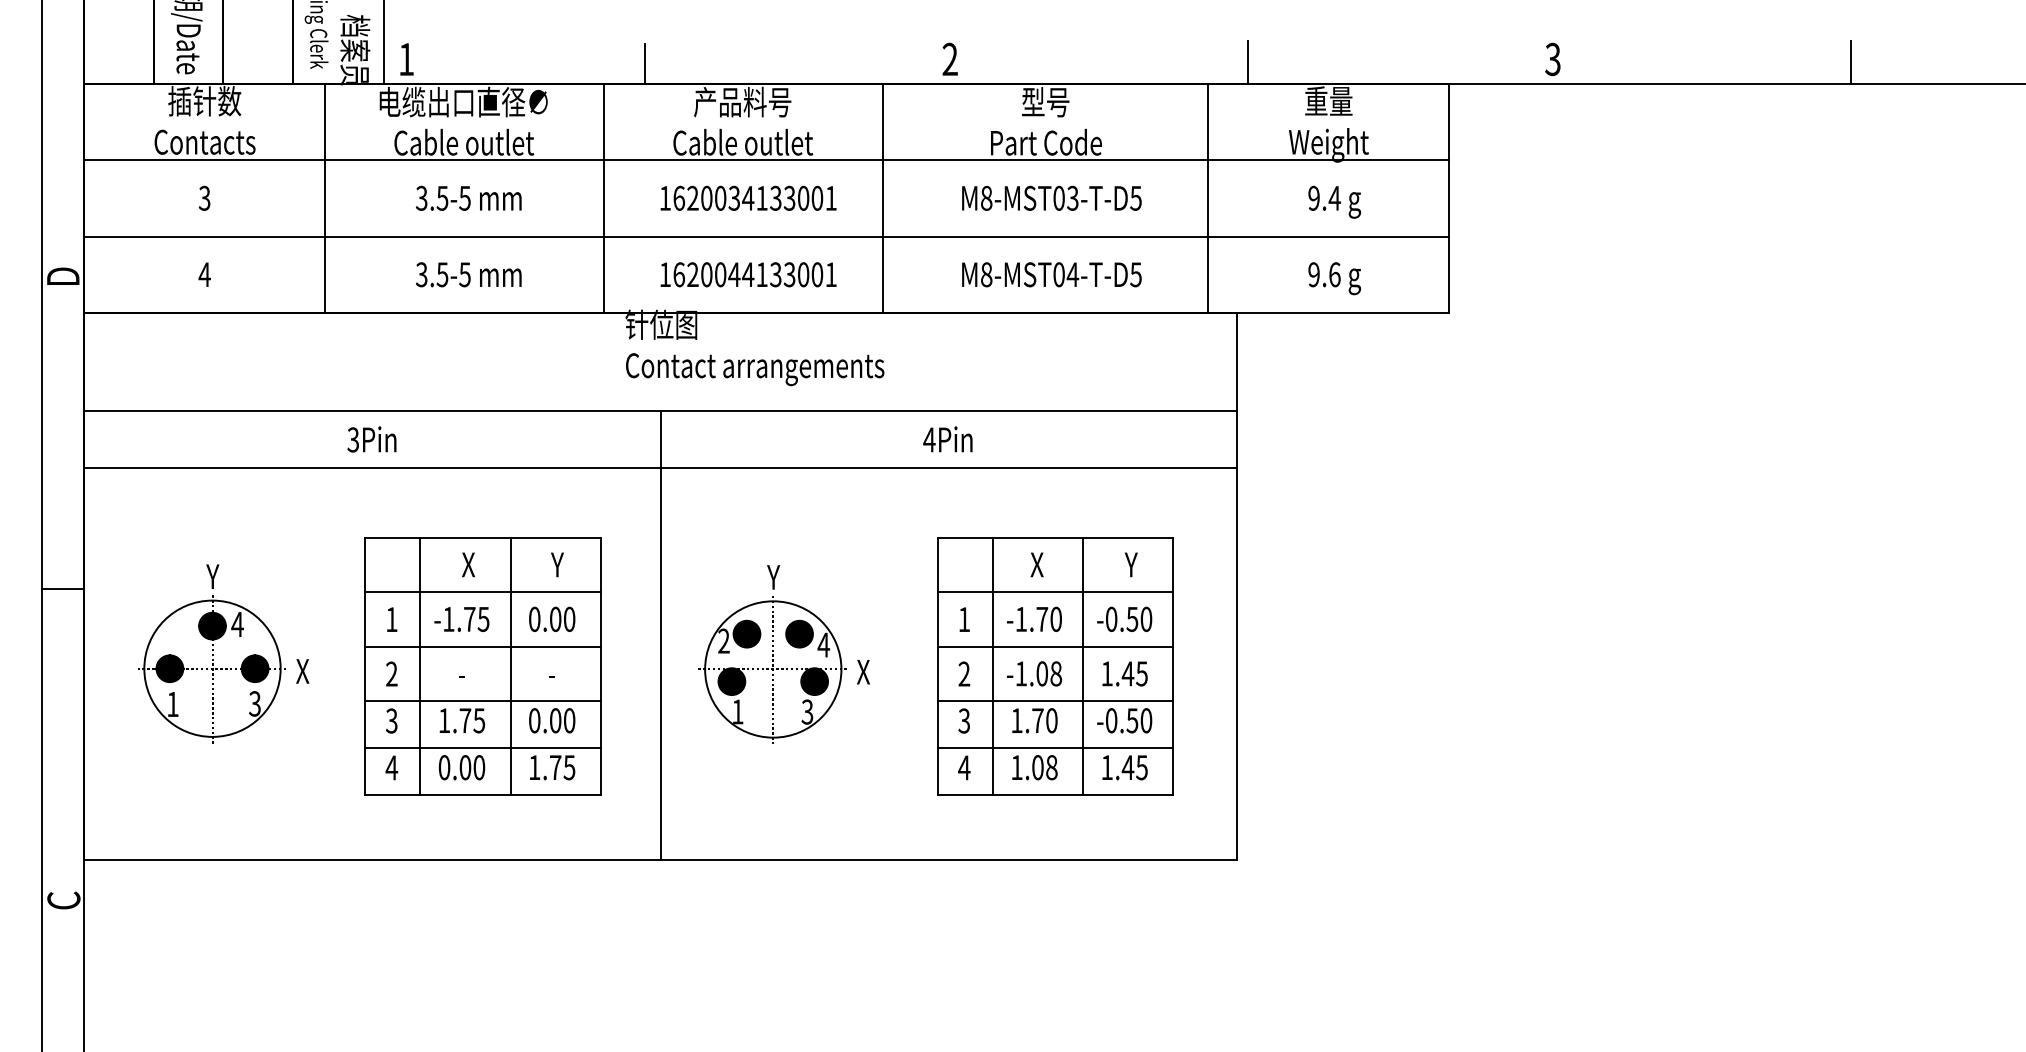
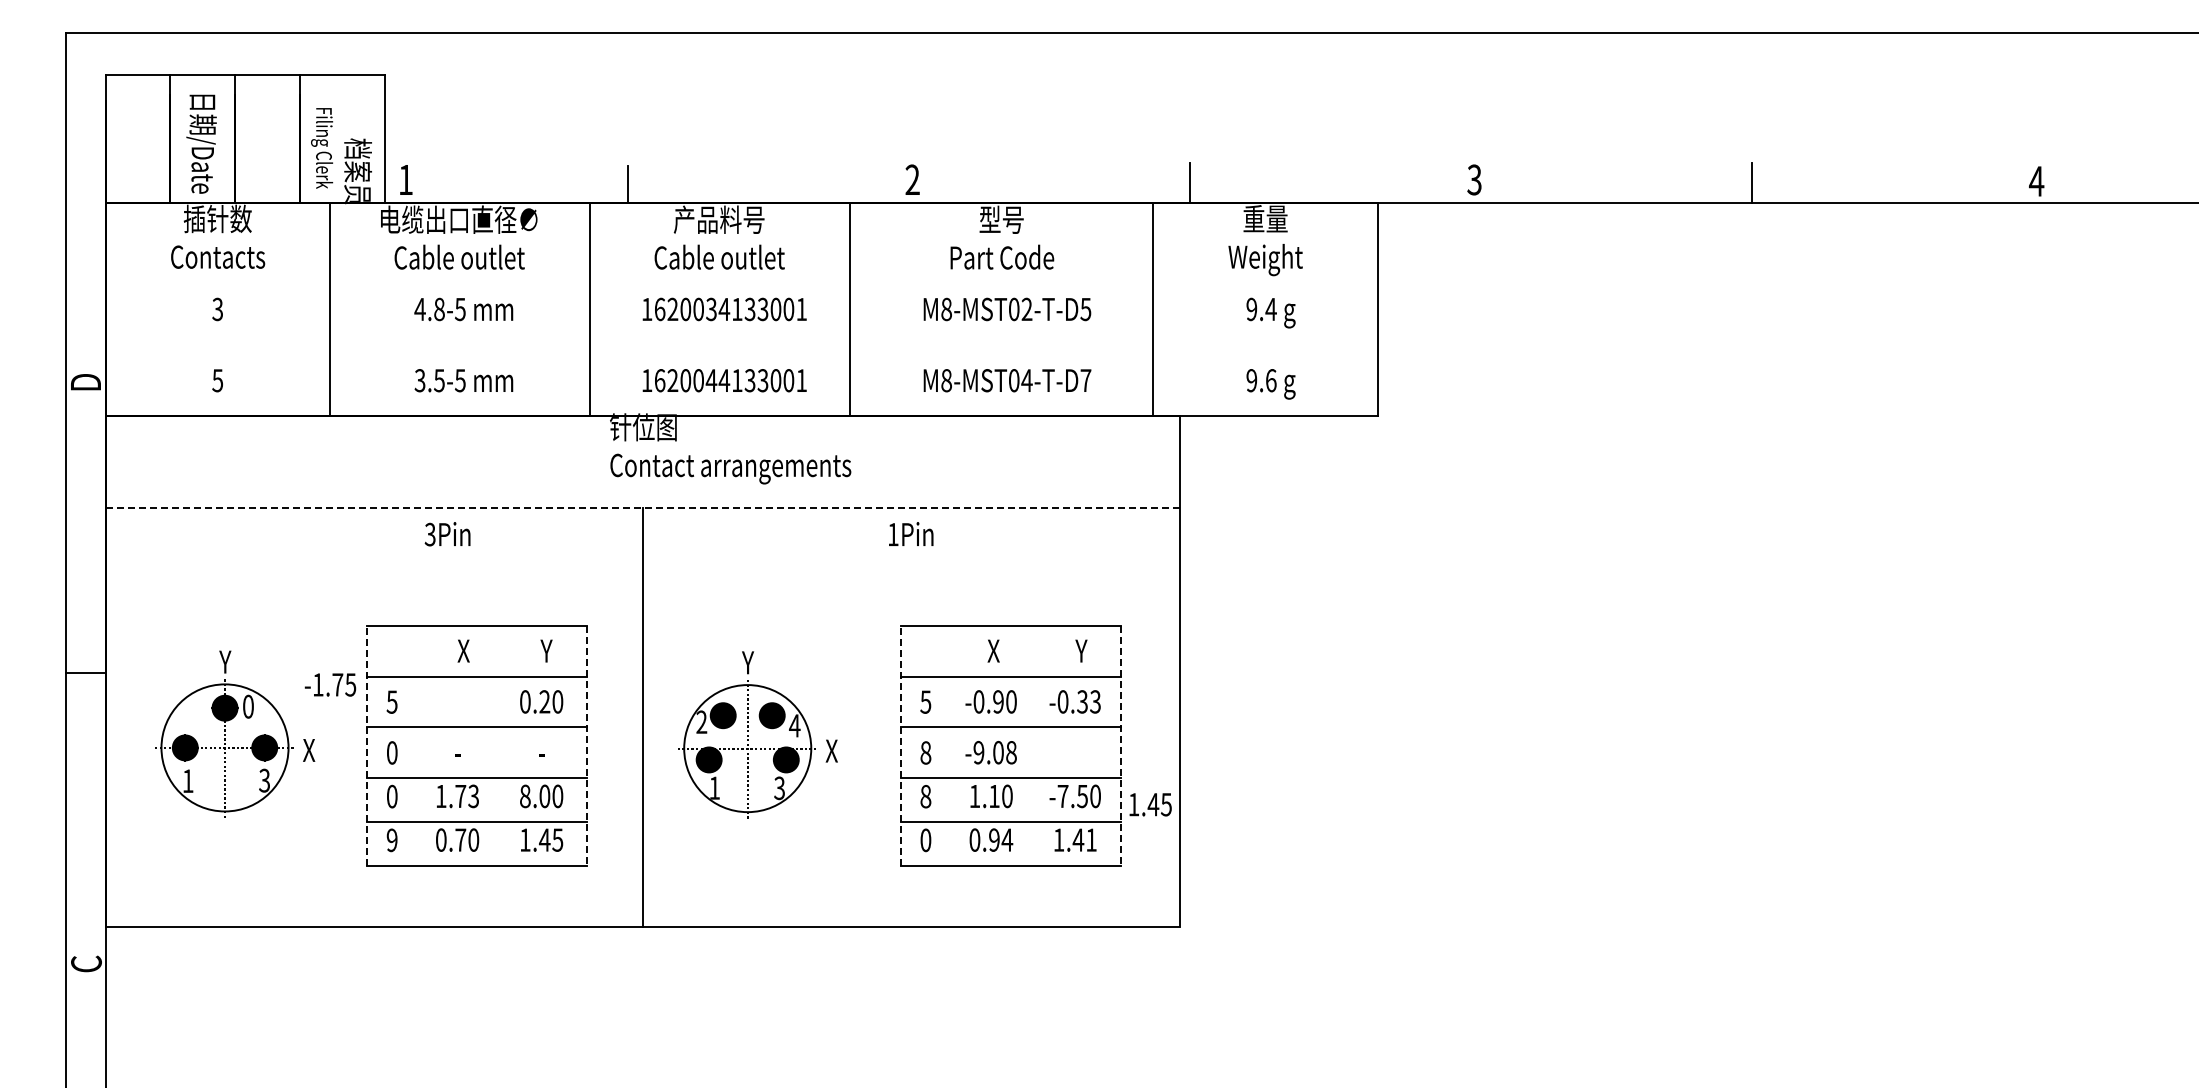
line: (766, 159) -> (741, 273), removed
text: (431, 198) -> (429, 309), 3.5-5 -> 4.8-5
text: (1072, 198) -> (1026, 309), M8-MST03-T-D5 -> M8-MST02-T-D5
line: (766, 237) -> (741, 345), removed
text: (204, 274) -> (217, 380), 4 -> 5
text: (1135, 274) -> (1085, 380), M8-MST04-T-D5 -> M8-MST04-T-D7
line: (661, 411) -> (643, 508), solid -> dashed
text: (371, 439) -> (447, 534), moved
text: (929, 439) -> (893, 534), 4Pin -> 1Pin
line: (660, 468) -> (642, 561), removed
text: (391, 618) -> (391, 701), 1 -> 5
text: (461, 618) -> (330, 684), moved
text: (555, 618) -> (544, 701), 0.00 -> 0.20
text: (963, 618) -> (925, 701), 1 -> 5
text: (1031, 618) -> (988, 701), -1.70 -> -0.90
text: (1138, 618) -> (1088, 701), -0.50 -> -0.33
text: (237, 624) -> (248, 706), 4 -> 0
line: (365, 666) -> (367, 745), solid -> dashed
line: (420, 666) -> (418, 745), removed
line: (510, 666) -> (502, 745), removed
line: (600, 666) -> (586, 745), solid -> dashed
line: (937, 666) -> (900, 745), solid -> dashed
line: (992, 666) -> (952, 745), removed
line: (1083, 666) -> (1036, 745), removed
line: (1173, 666) -> (1120, 745), solid -> dashed
text: (391, 673) -> (391, 752), 2 -> 0
text: (963, 673) -> (925, 752), 2 -> 8
text: (1020, 673) -> (978, 752), -1.08 -> -9.08
text: (1124, 673) -> (1150, 804), moved
text: (479, 719) -> (473, 795), 1.75 -> 1.73
text: (391, 720) -> (391, 796), 3 -> 0
text: (534, 720) -> (525, 796), 0.00 -> 8.00
text: (963, 720) -> (925, 796), 3 -> 8
text: (1038, 720) -> (994, 796), 1.70 -> 1.10
text: (1110, 720) -> (1062, 796), -0.50 -> -7.50
text: (465, 766) -> (460, 839), 0.00 -> 0.70
text: (555, 766) -> (544, 839), 1.75 -> 1.45
text: (1034, 766) -> (991, 839), 1.08 -> 0.94
text: (1142, 766) -> (1091, 839), 1.45 -> 1.41
text: (391, 768) -> (391, 840), 4 -> 9
text: (963, 768) -> (925, 840), 4 -> 0

